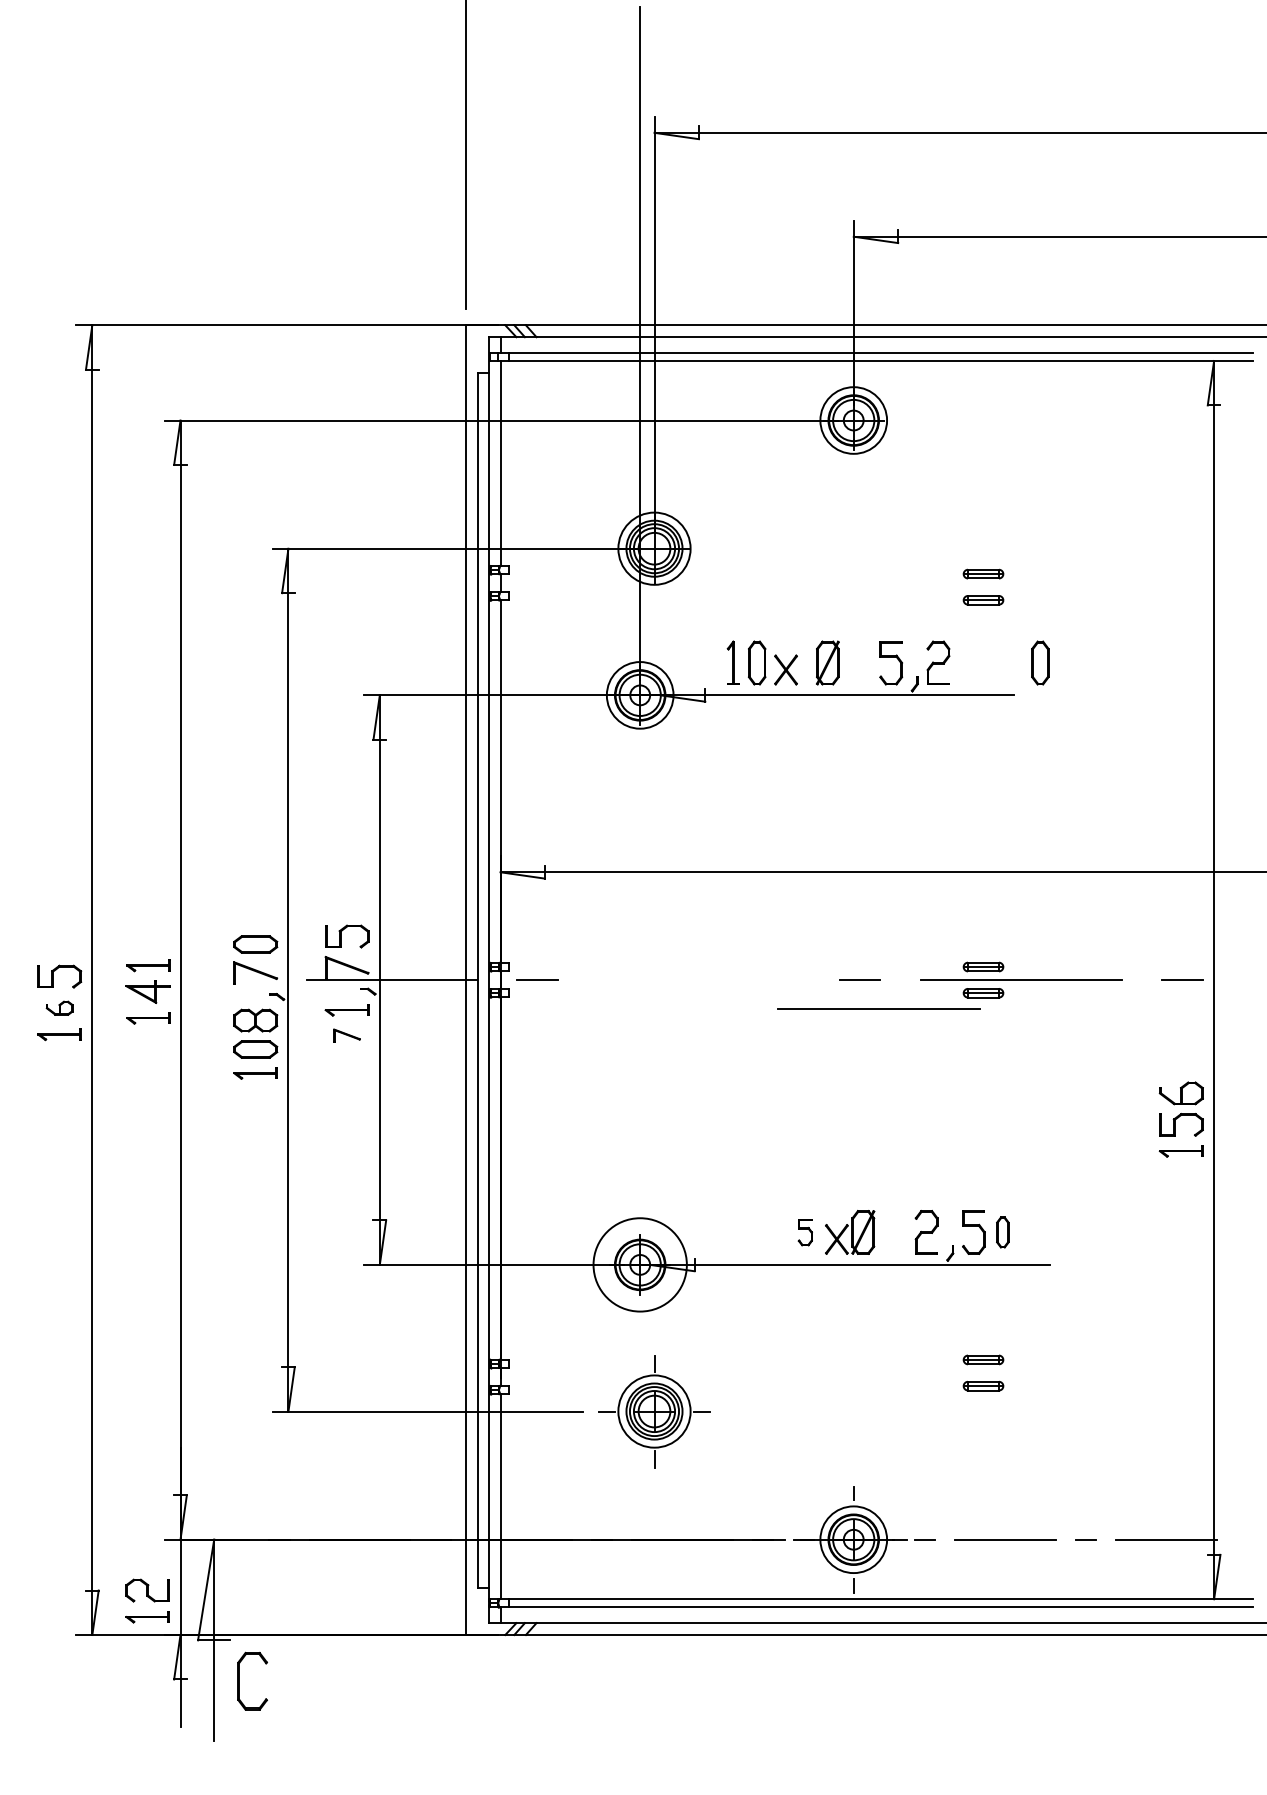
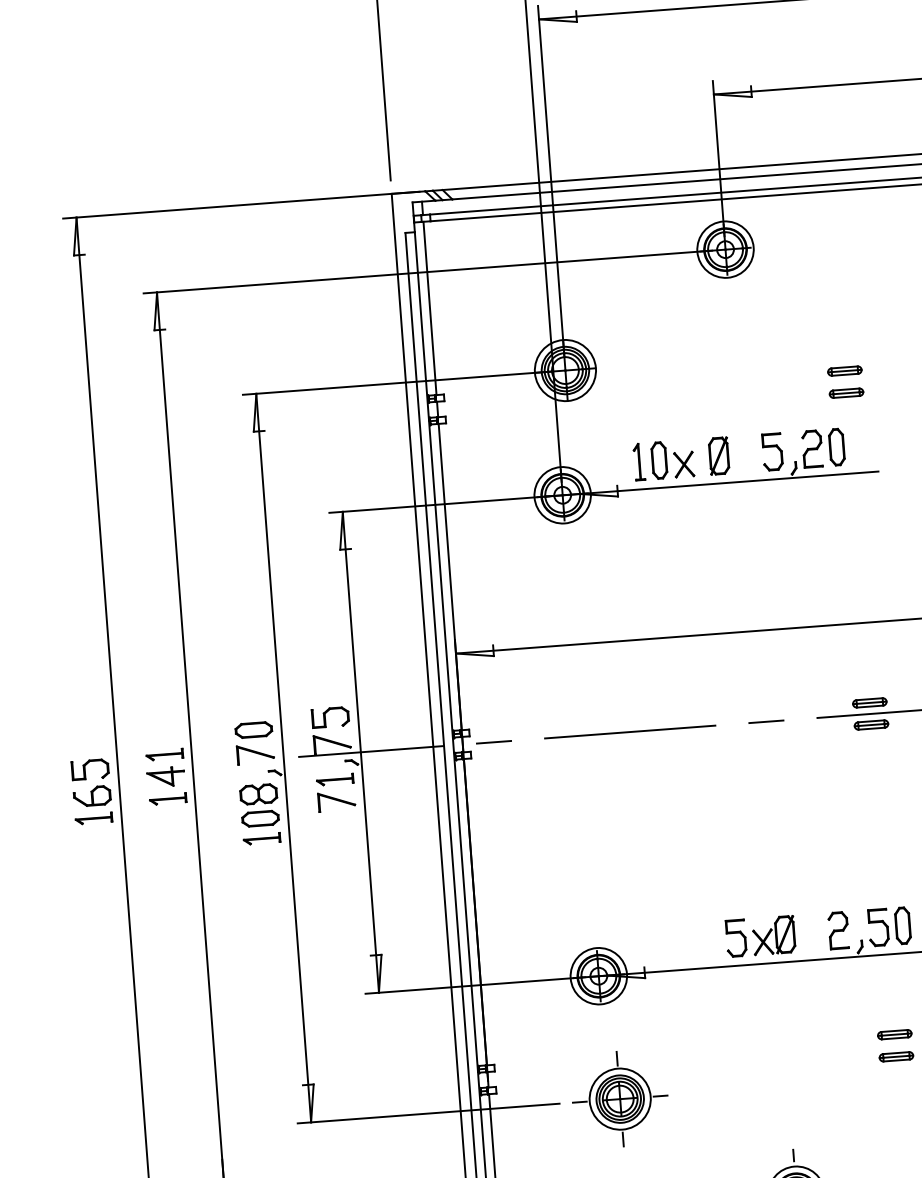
part: (1040, 662) -> (836, 446), moved
part: (59, 1008) -> (92, 796), size x1.67
line: (878, 1008) -> (629, 731), moved
part: (346, 1035) -> (336, 801), size x1.67
part: (805, 1232) -> (736, 938), size x1.67
part: (1002, 1232) -> (902, 925), size x1.43
circle: (639, 1264) -> (598, 975), size x0.71

